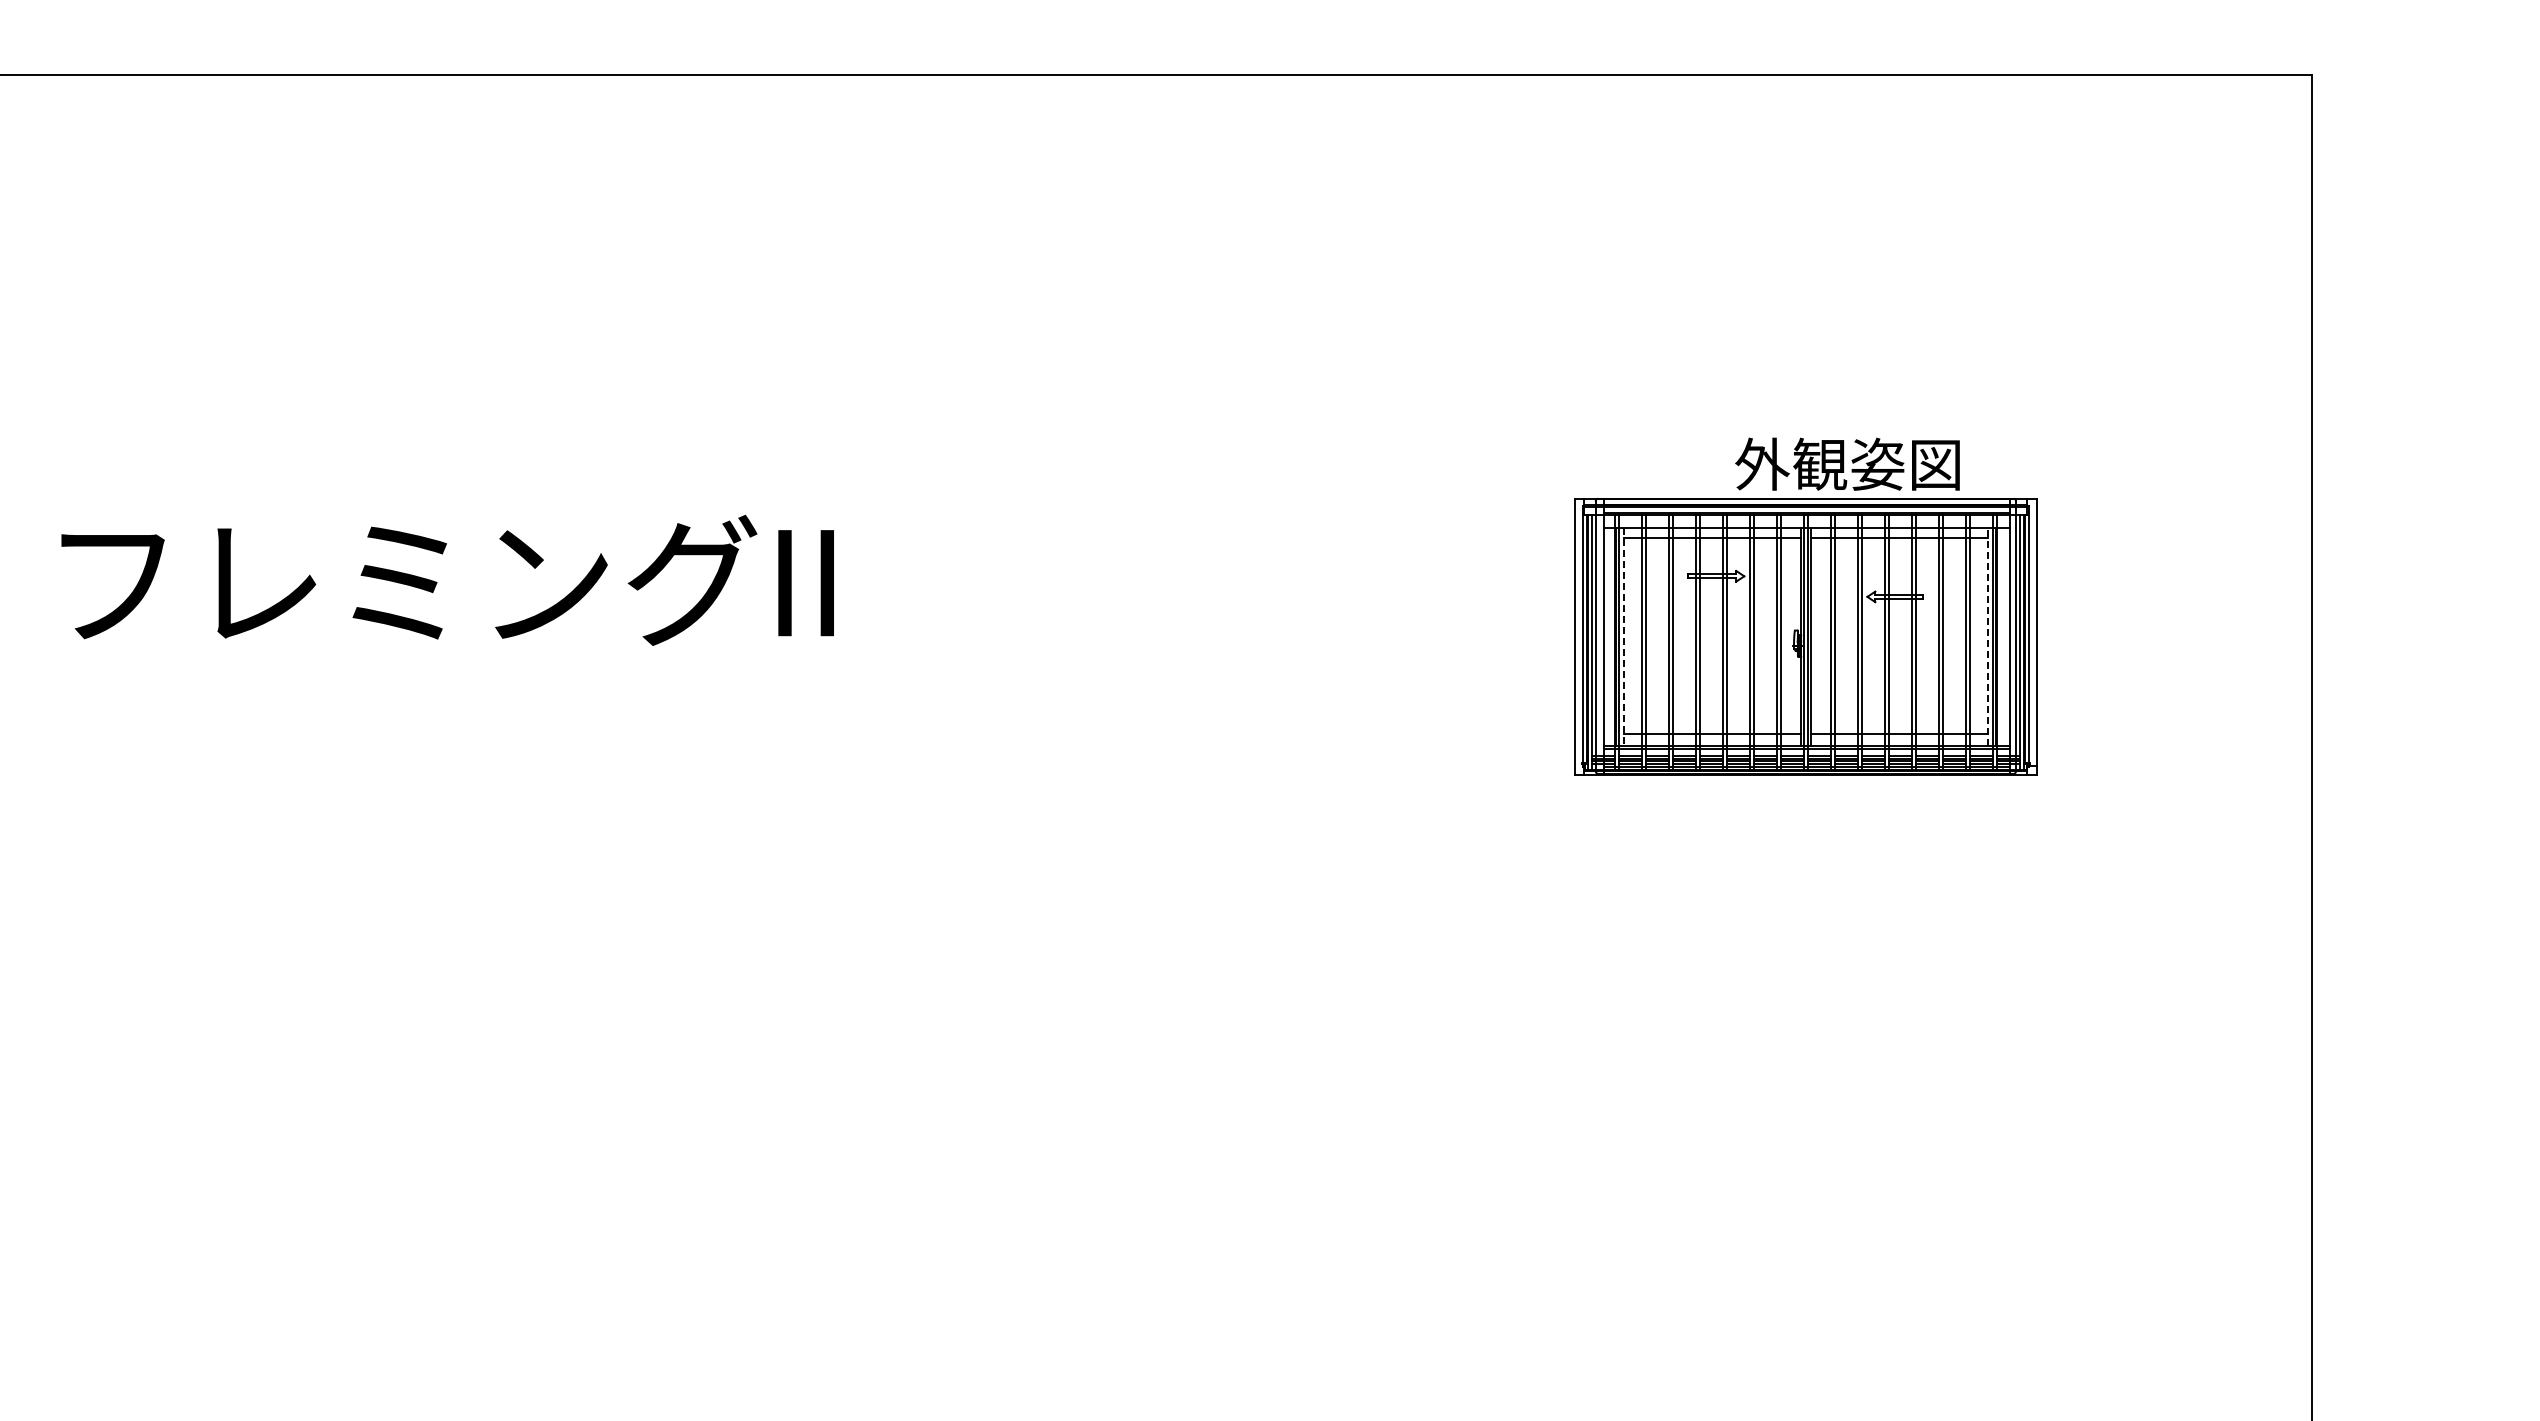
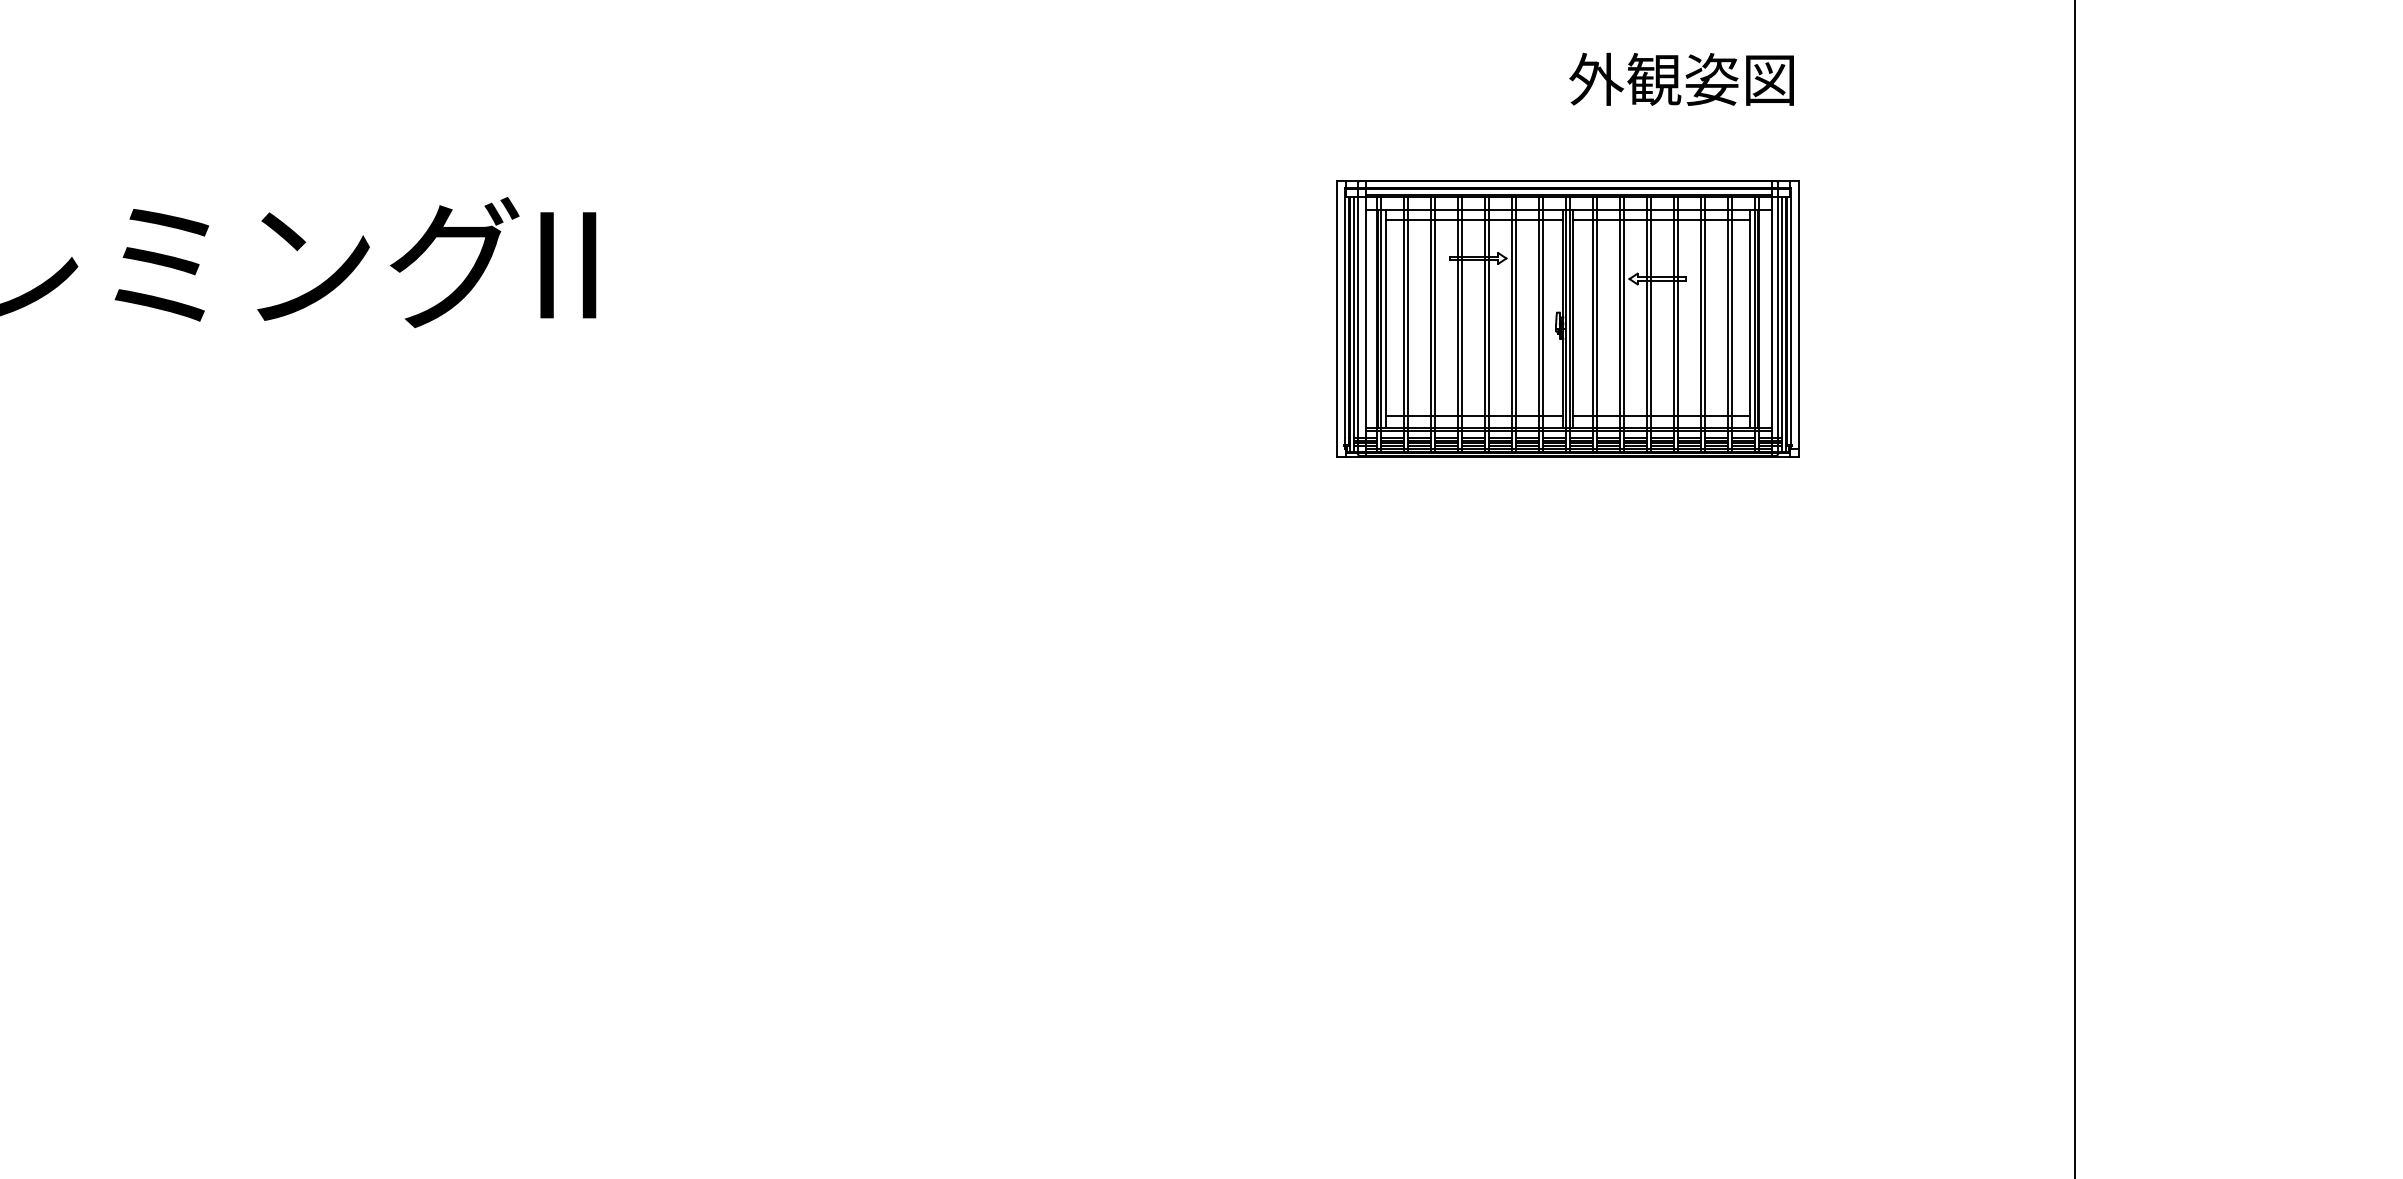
text: (1847, 463) -> (1681, 78), moved
line: (1987, 636) -> (1749, 318), dashed -> solid
line: (1624, 637) -> (1386, 319), dashed -> solid

